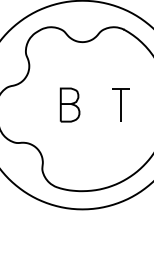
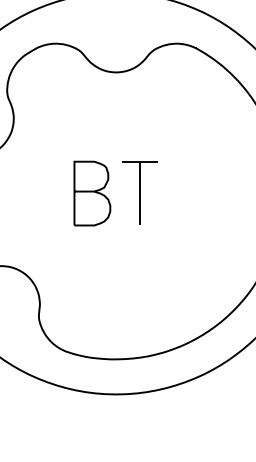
part: (120, 104) -> (139, 192), moved

